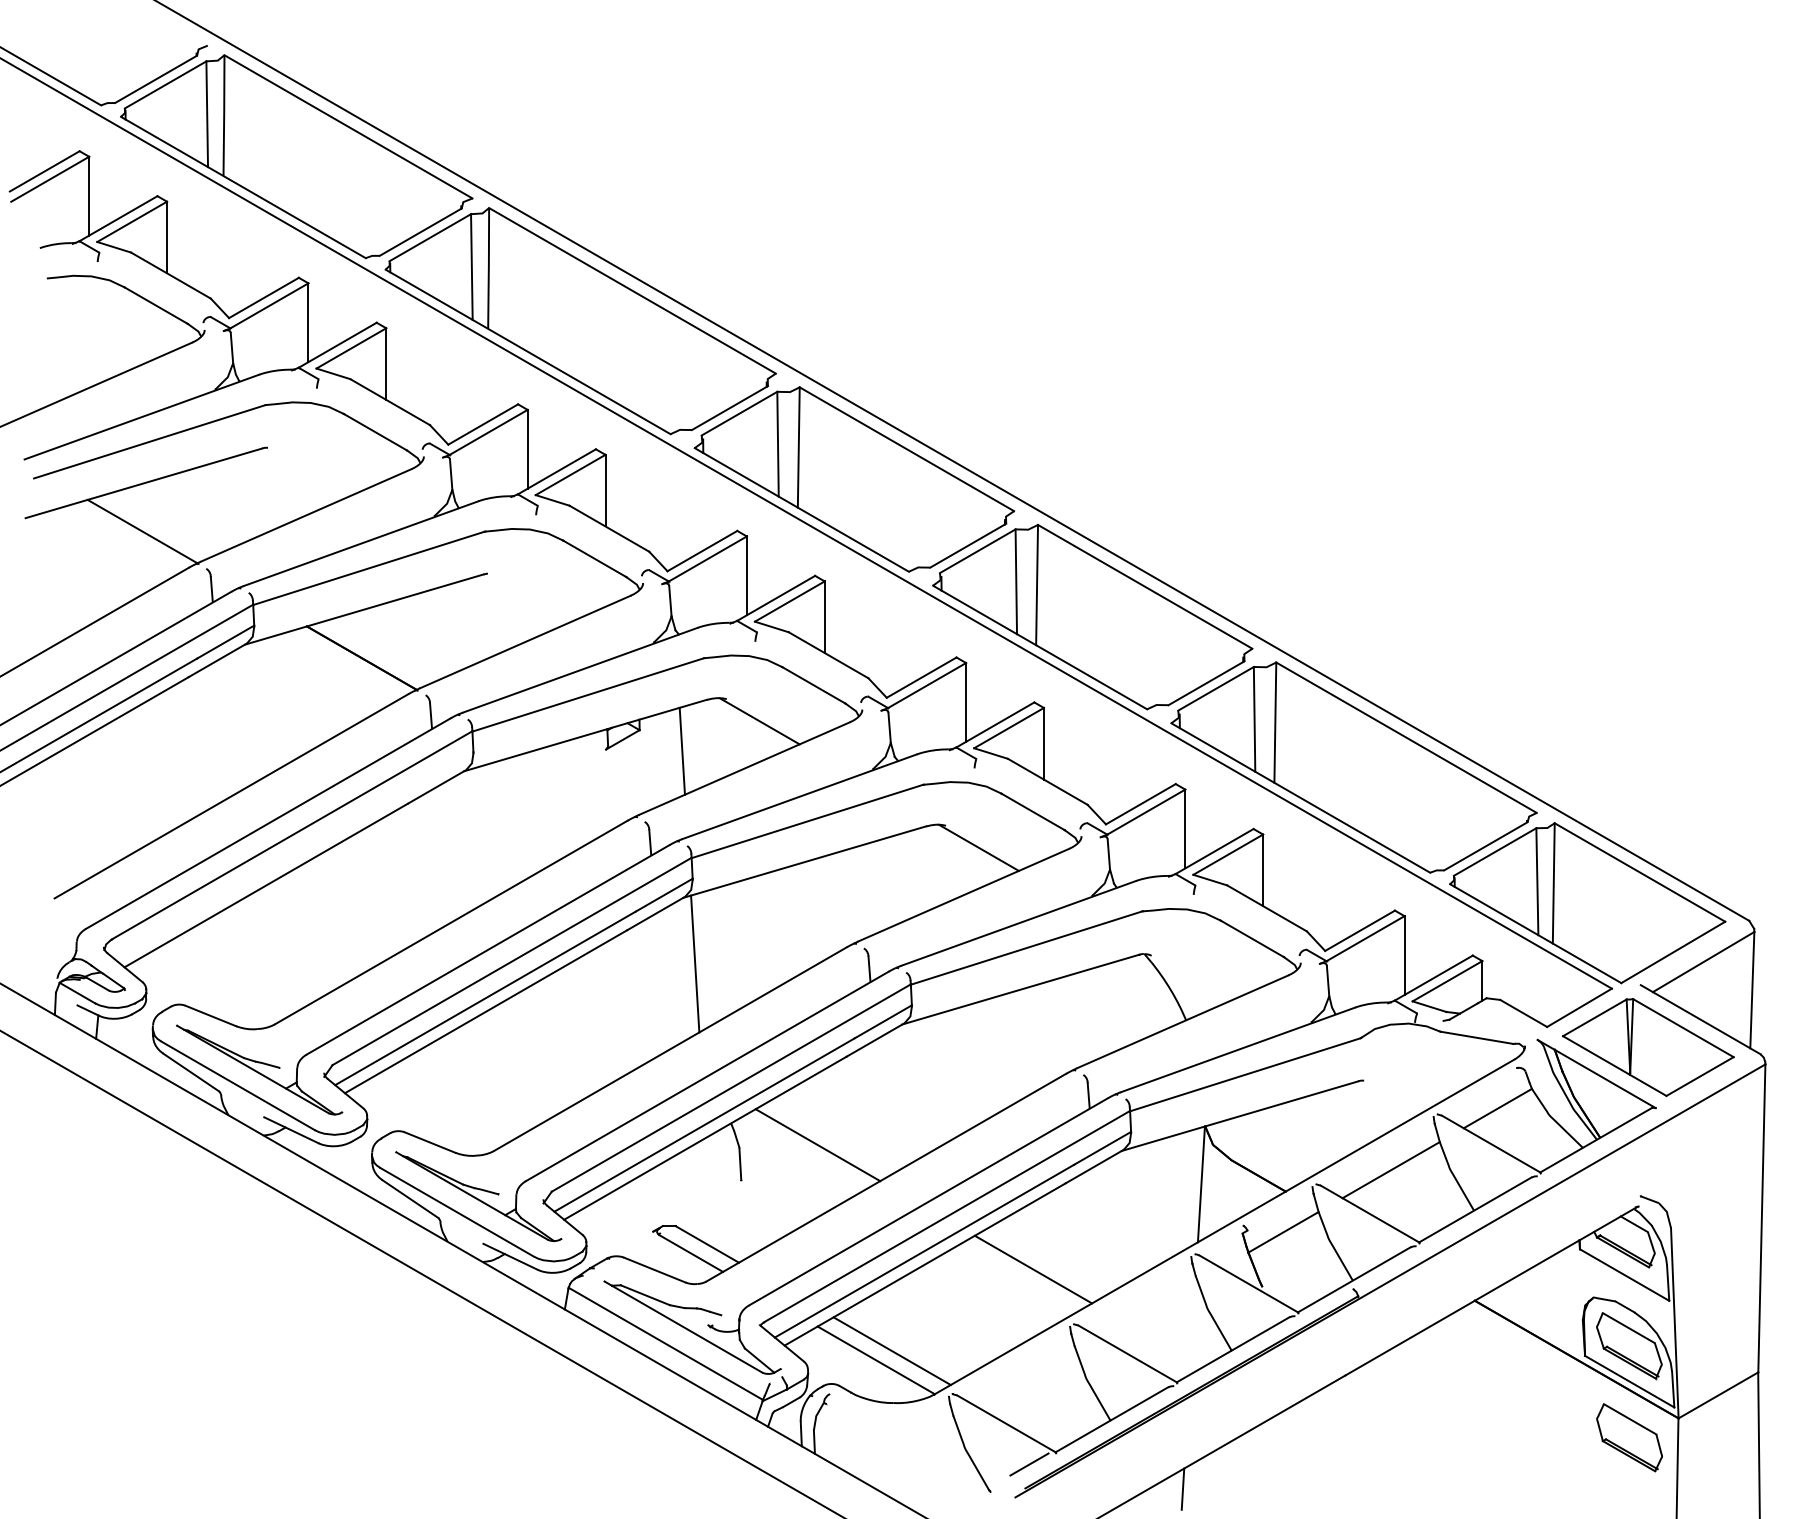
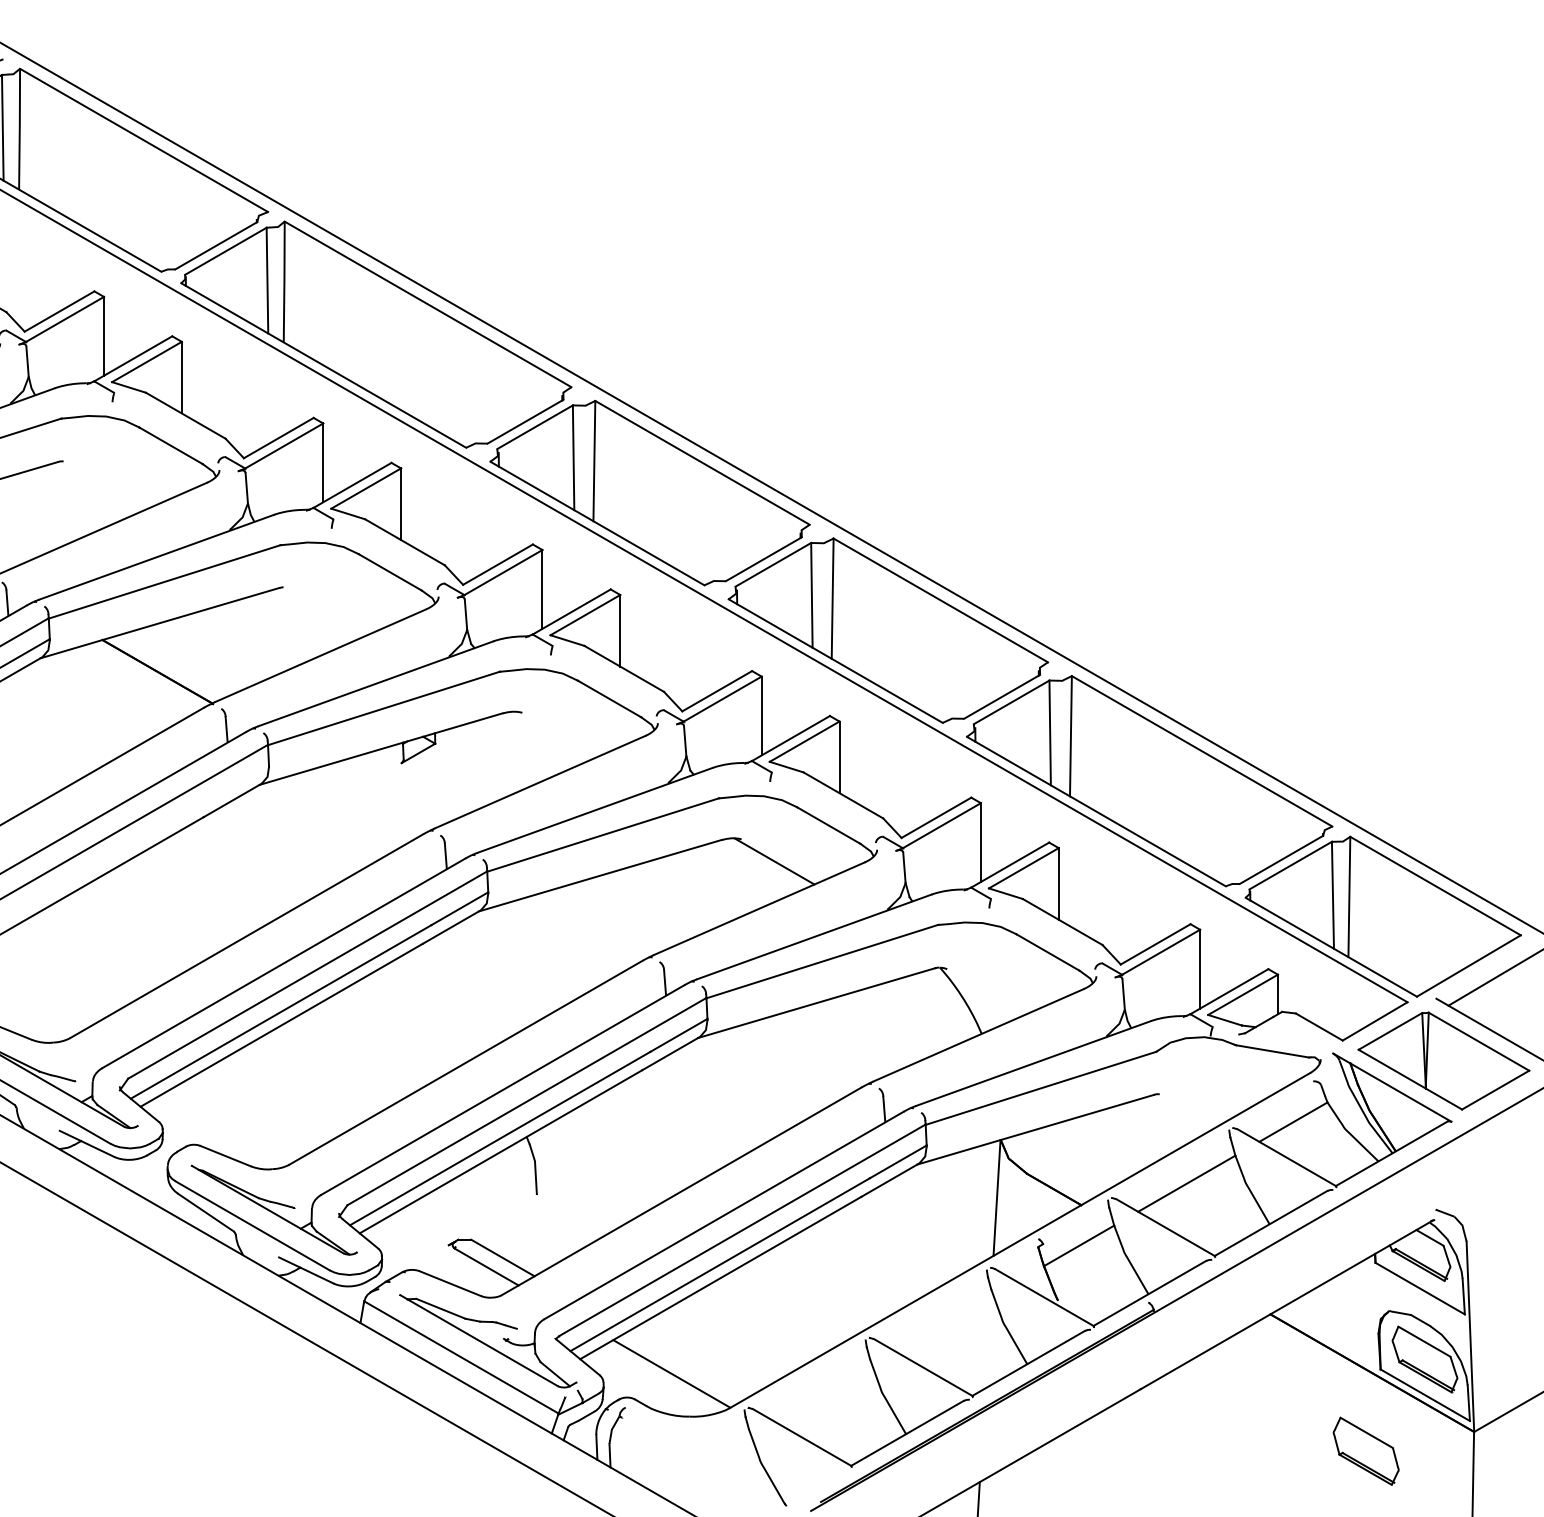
line: (759, 721) -> (555, 735), removed
line: (681, 750) -> (477, 764), removed
line: (695, 963) -> (491, 977), removed
line: (817, 1145) -> (613, 1159), removed
line: (1033, 1269) -> (829, 1283), removed
line: (891, 1350) -> (687, 1364), removed
part: (1629, 1437) -> (1366, 1451), moved
line: (1029, 1464) -> (825, 1478), removed

